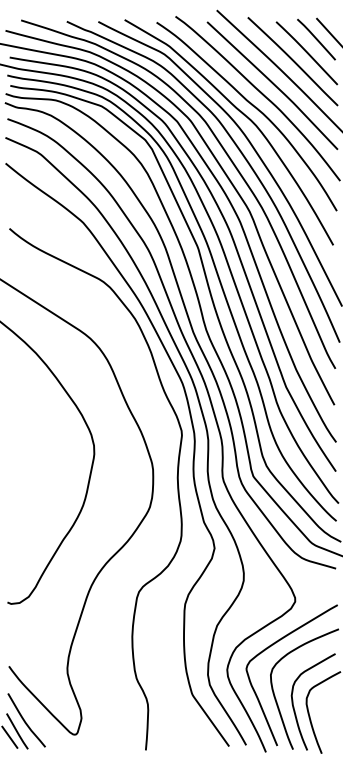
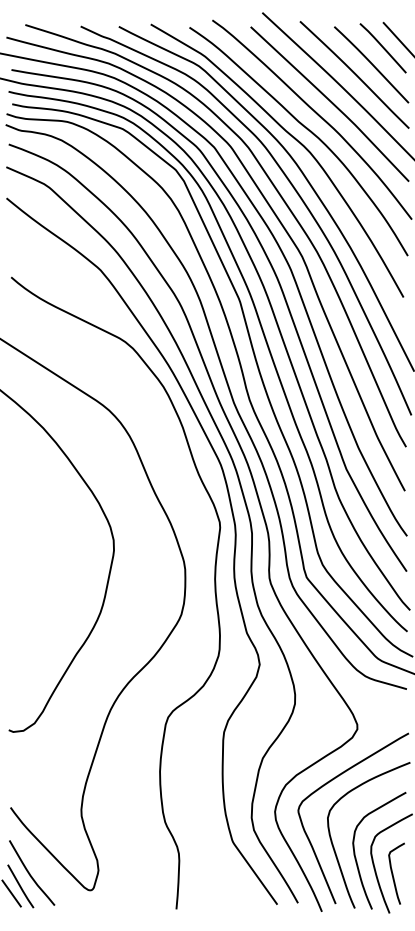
curve: (325, 720) -> (393, 873), added

